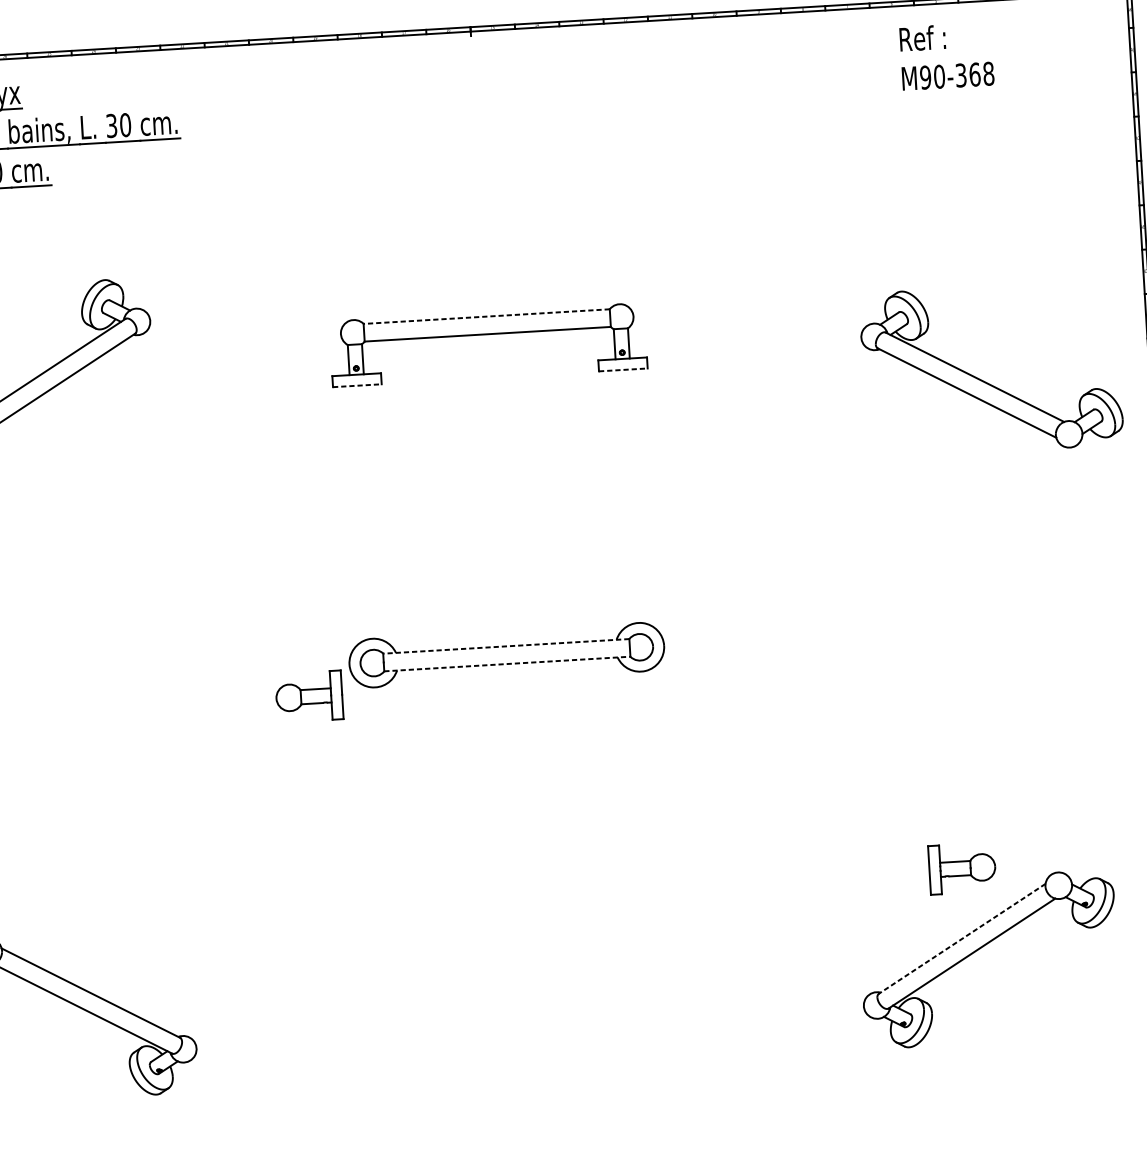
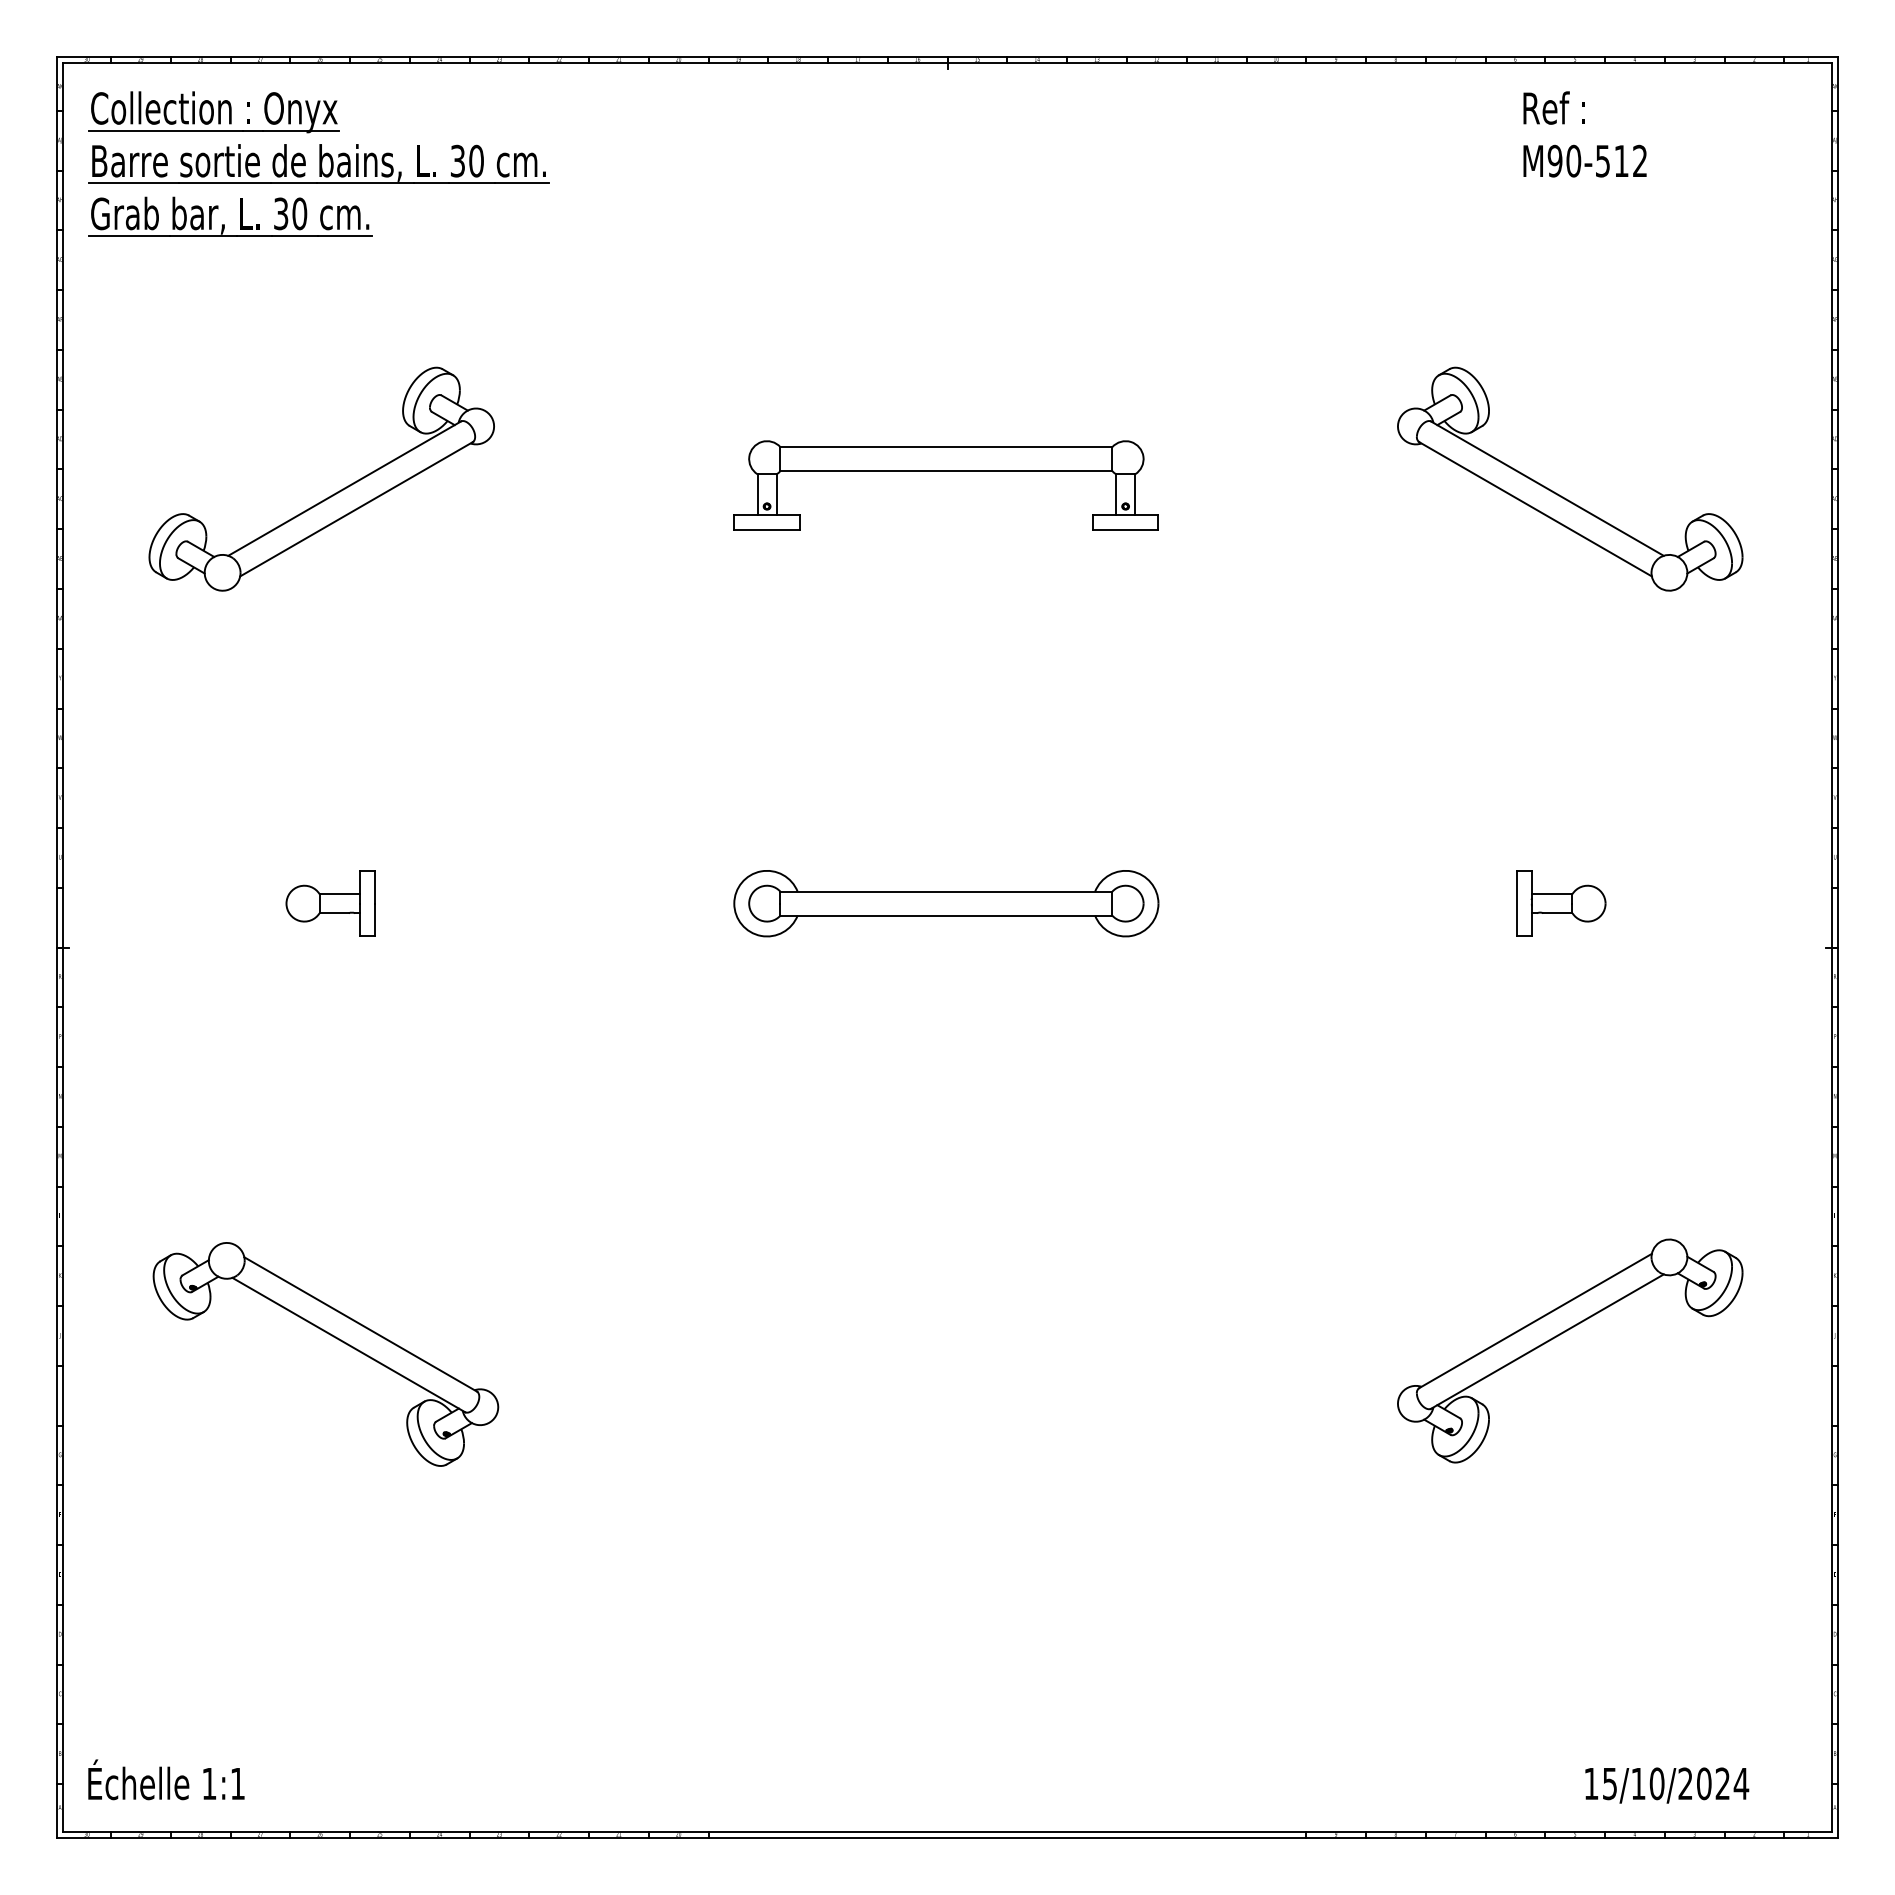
text: (974, 74) -> (1621, 160), ^JM90-368 -> ^JM90-512
line: (486, 316) -> (946, 447), dashed -> solid
line: (623, 369) -> (1125, 529), dashed -> solid
part: (985, 381) -> (1561, 495), moved
line: (357, 385) -> (767, 529), dashed -> solid
line: (506, 646) -> (946, 891), dashed -> solid
line: (507, 663) -> (946, 915), dashed -> solid
part: (309, 696) -> (330, 903), moved
part: (962, 868) -> (1561, 903), moved
line: (962, 939) -> (1535, 1321), dashed -> solid

